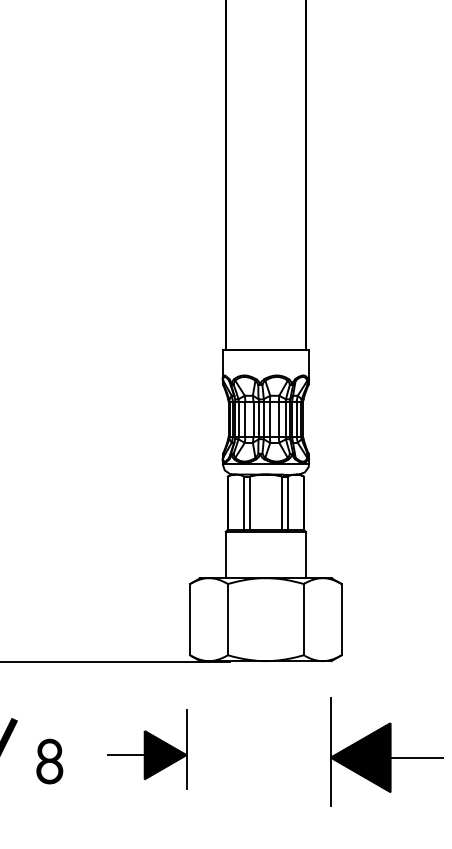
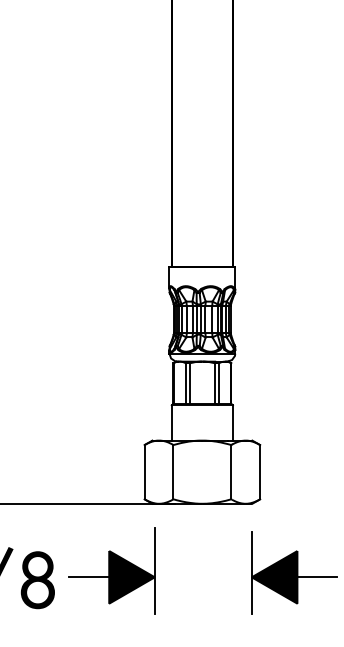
part: (146, 748) -> (111, 570), size x1.43
part: (49, 761) -> (37, 580), size x1.67

